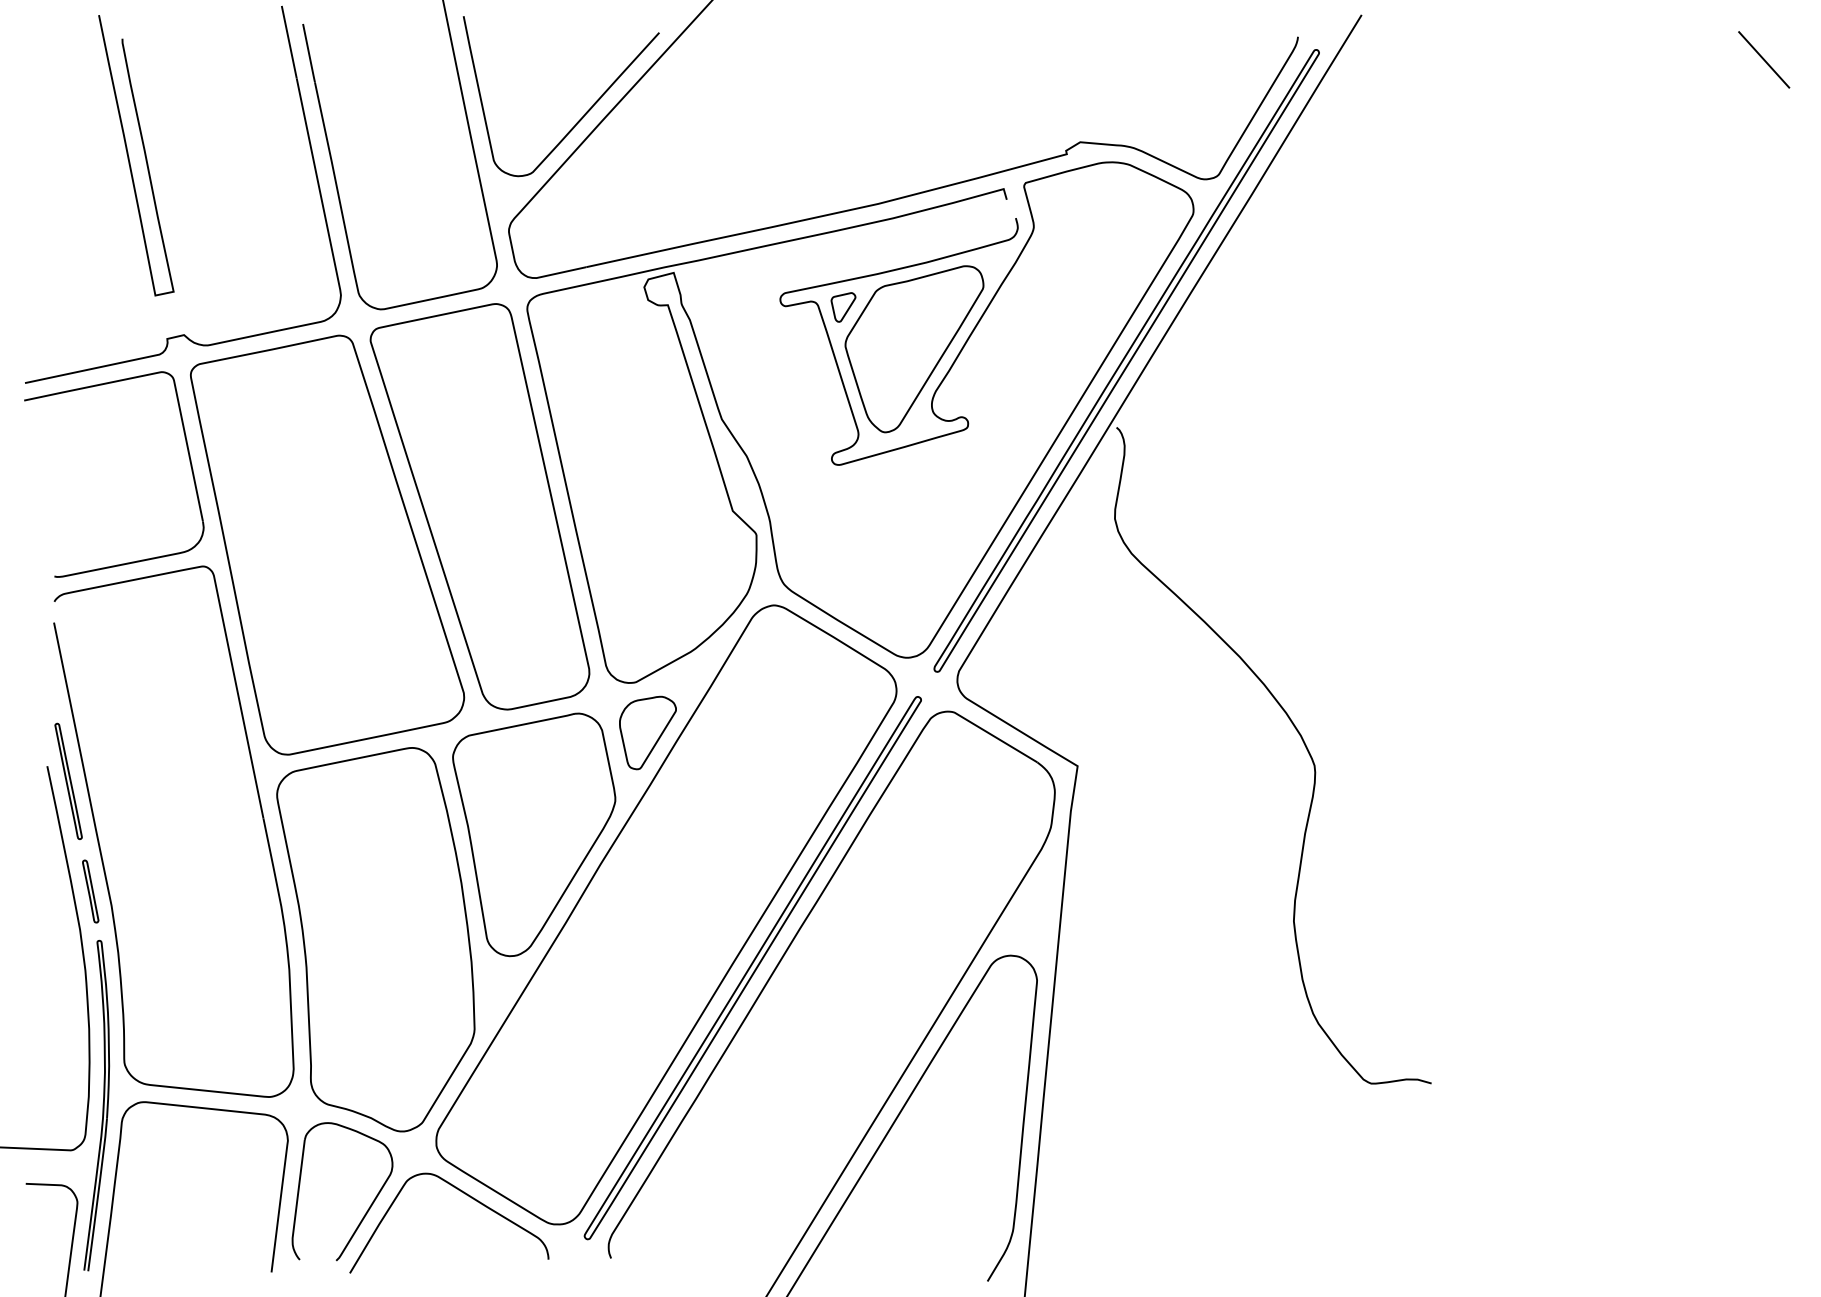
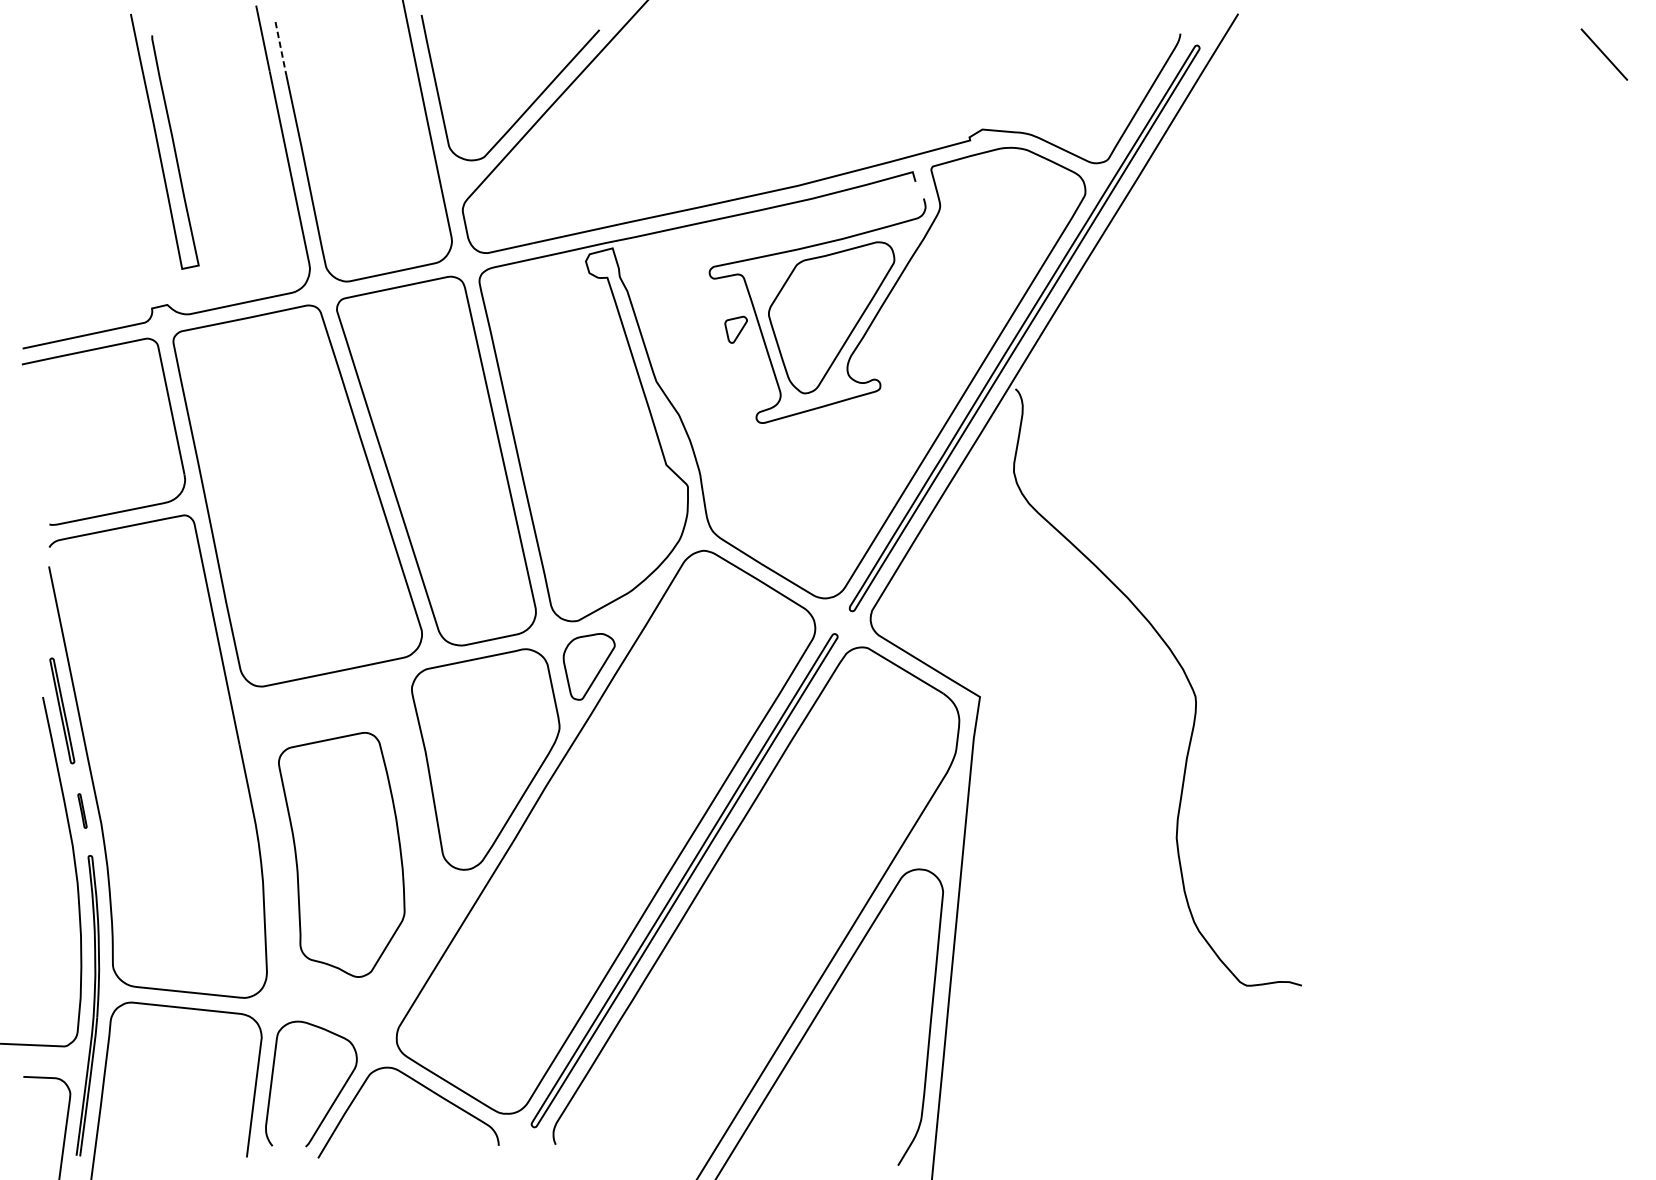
line: (309, 54) -> (281, 49), solid -> dashed
curve: (129, 156) -> (158, 142), moved
part: (843, 307) -> (736, 329), moved
part: (90, 891) -> (82, 811), size x0.6
part: (375, 939) -> (341, 854), size x0.7

